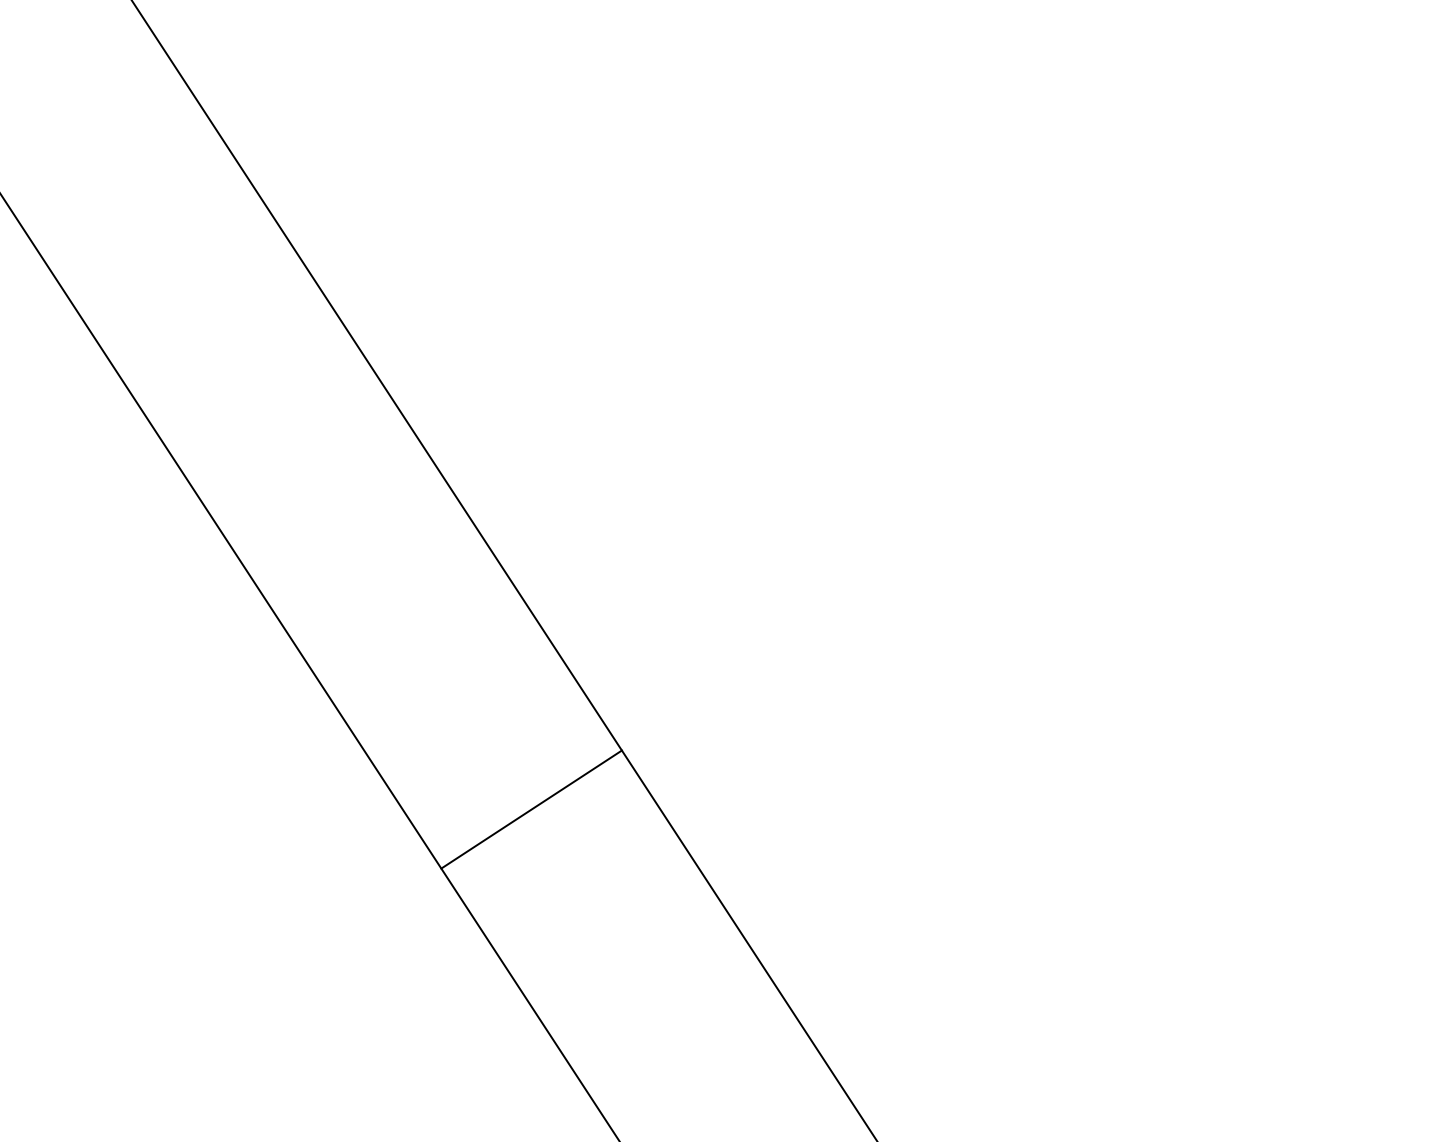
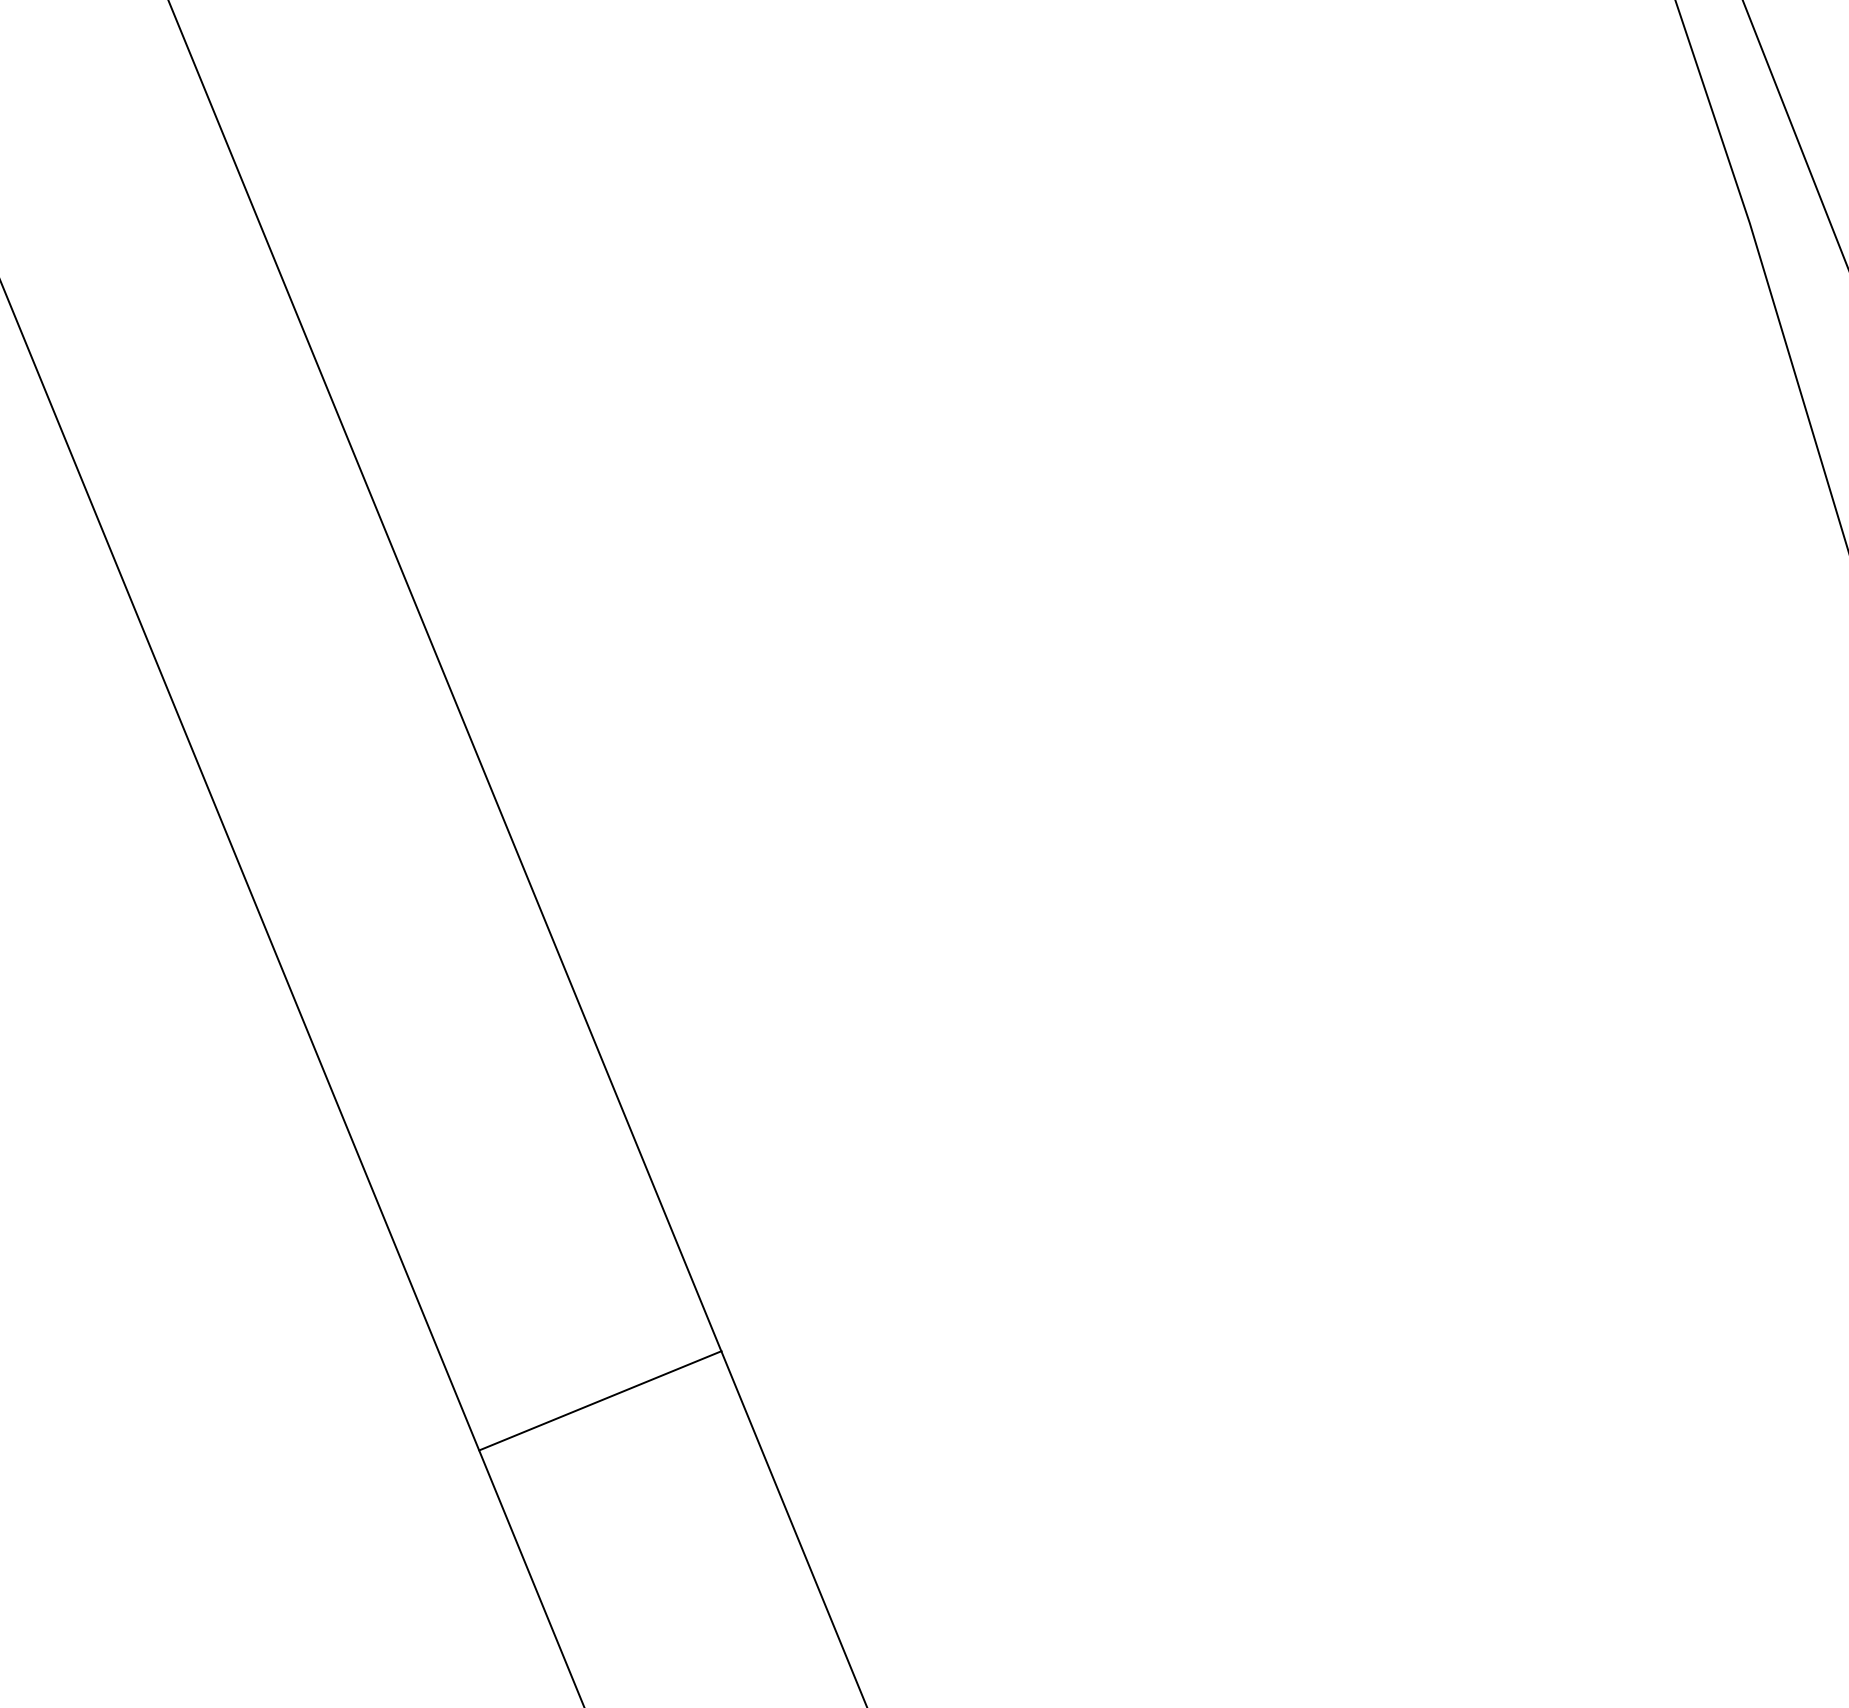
line: (531, 809) -> (600, 1400), moved

